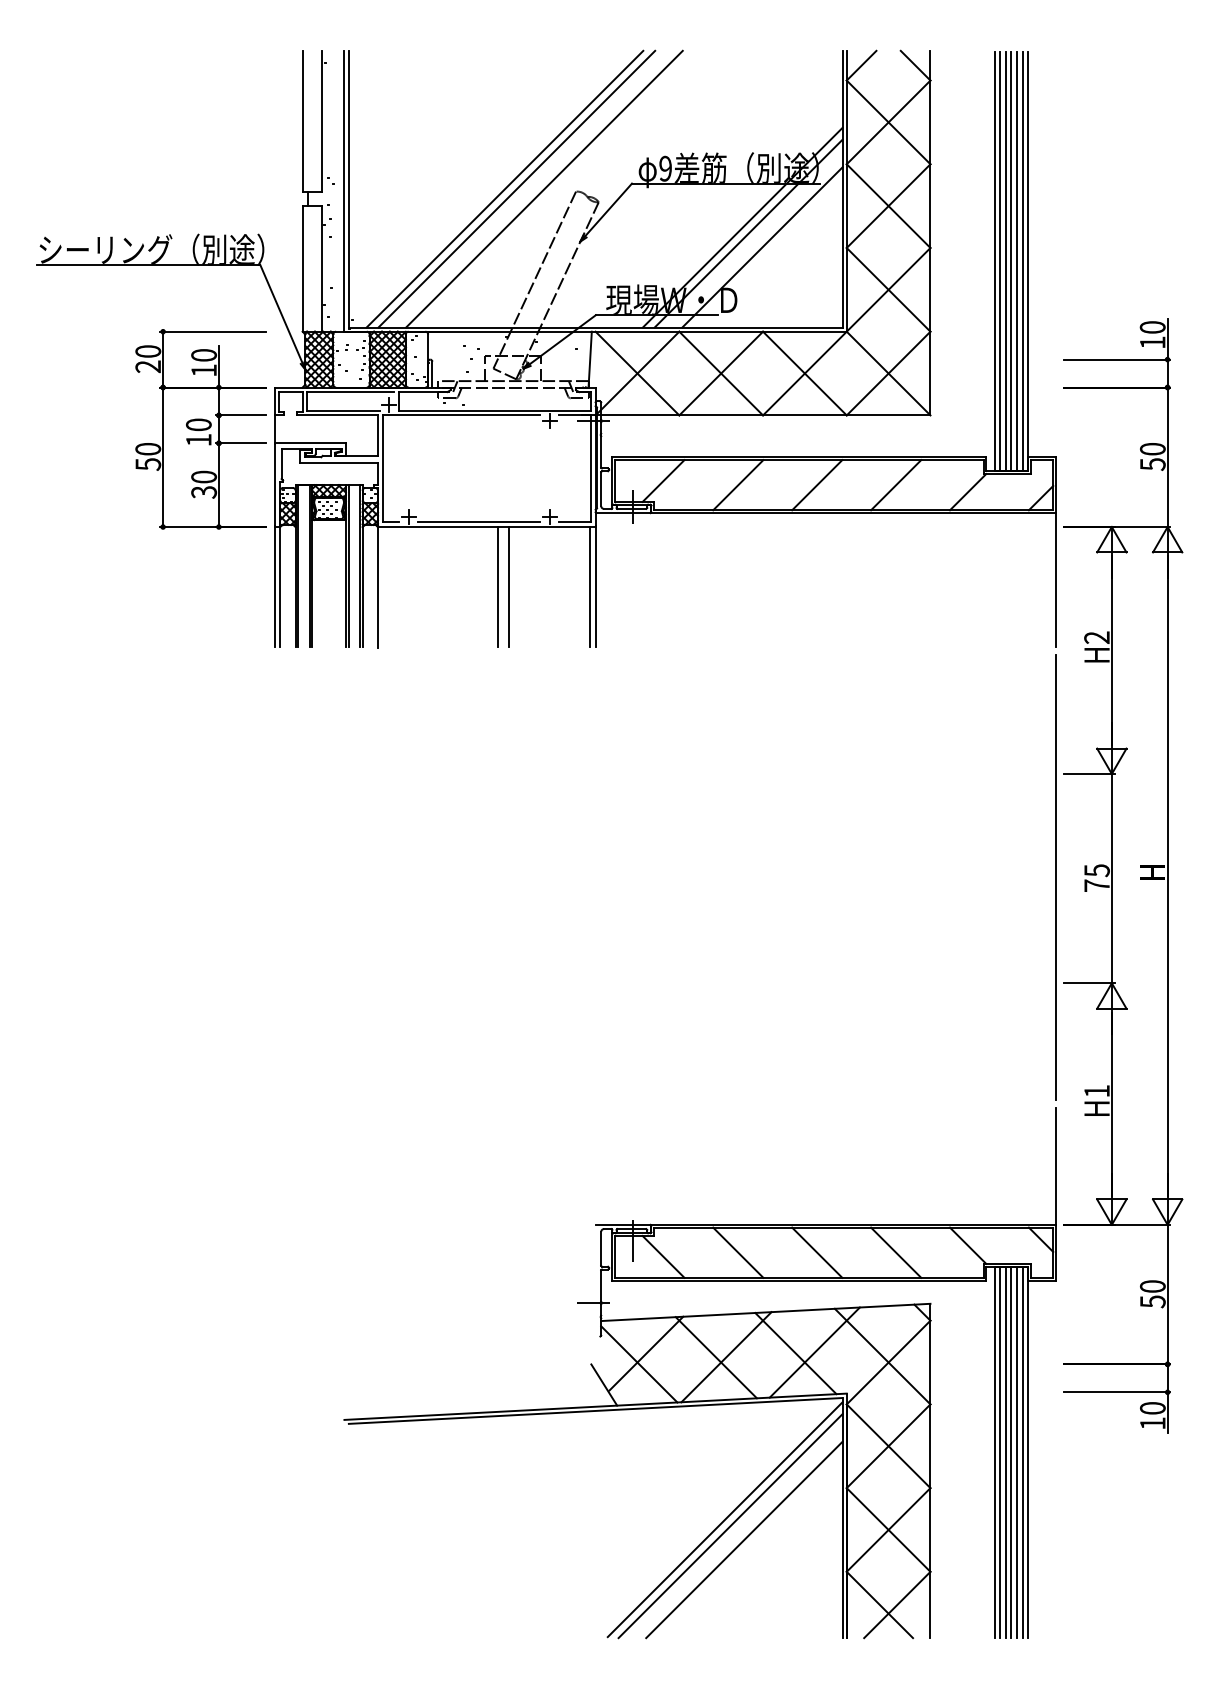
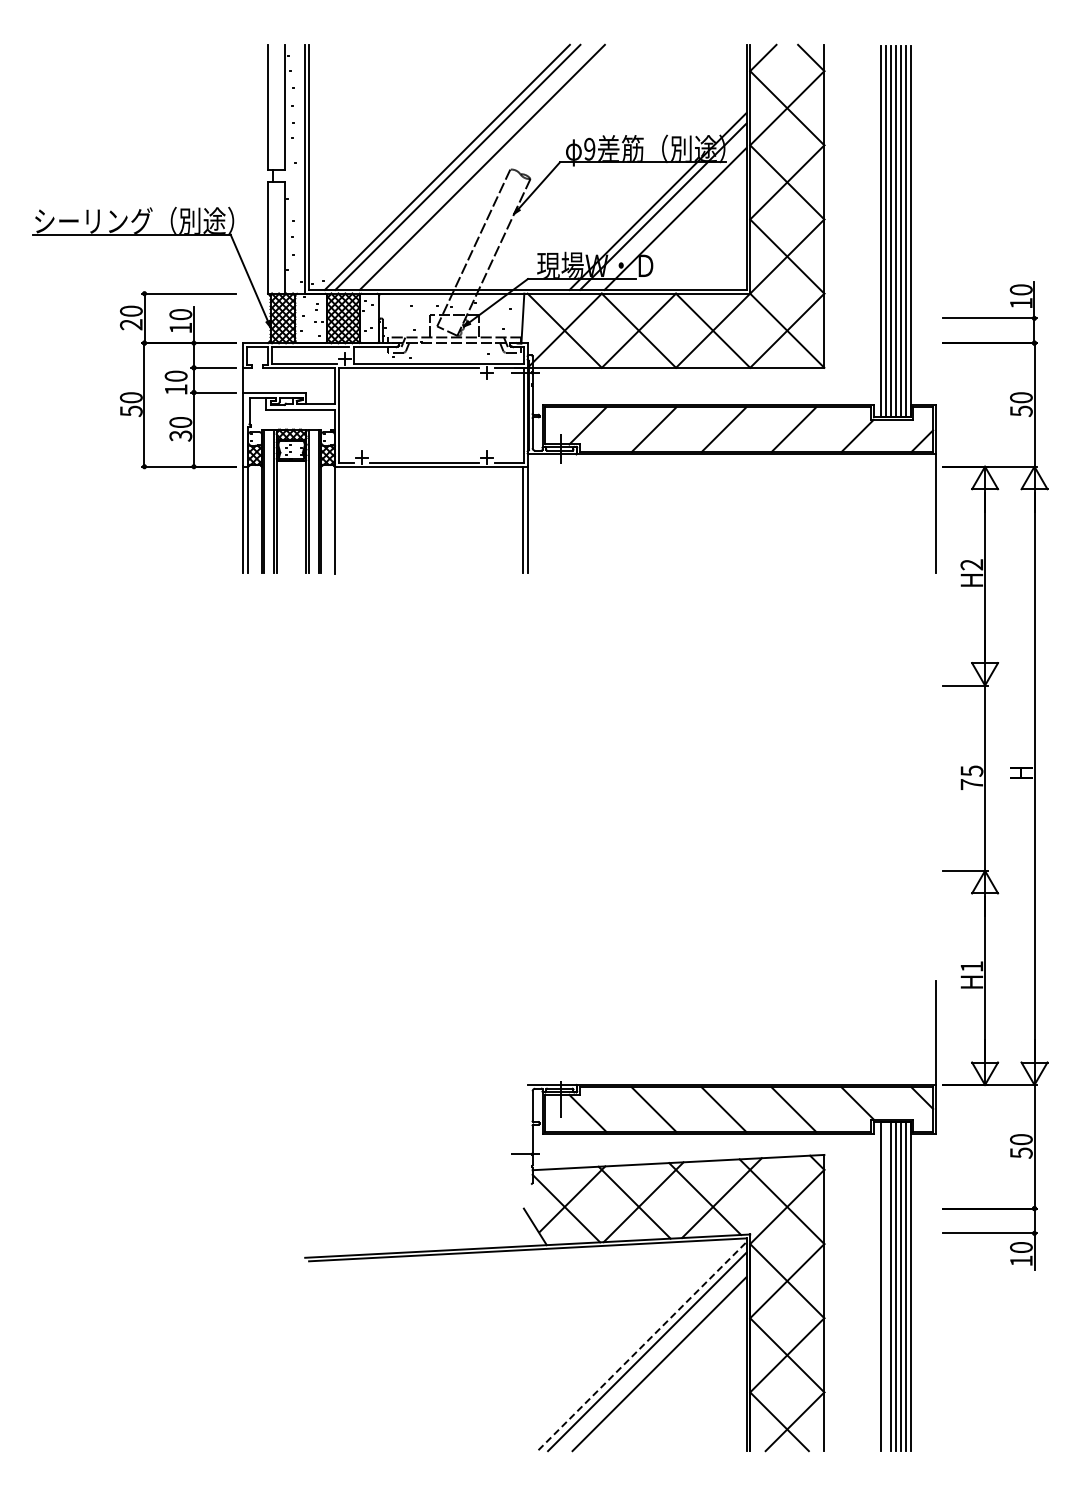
line: (498, 586) -> (441, 519), removed
line: (509, 586) -> (451, 519), removed
line: (1055, 877) -> (935, 777), removed
line: (1000, 1452) -> (886, 1286), removed
line: (725, 1518) -> (642, 1345), solid -> dashed

